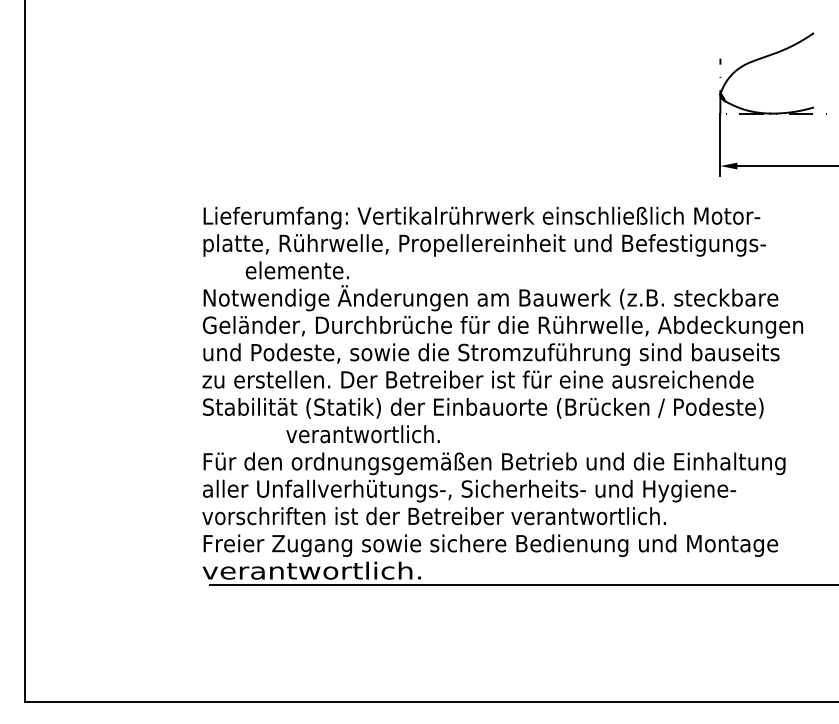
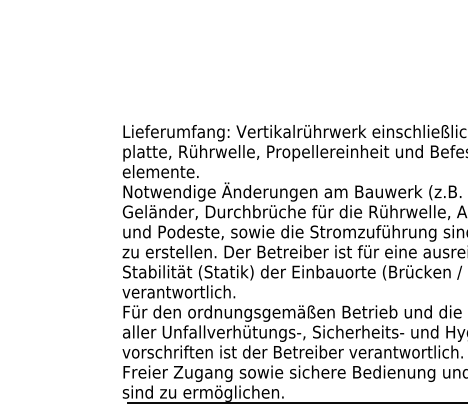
text: (296, 270) -> (160, 171), moved
text: (362, 434) -> (178, 292), moved
text: (311, 572) -> (202, 393), verantwortlich. -> sind zu ermöglichen.

